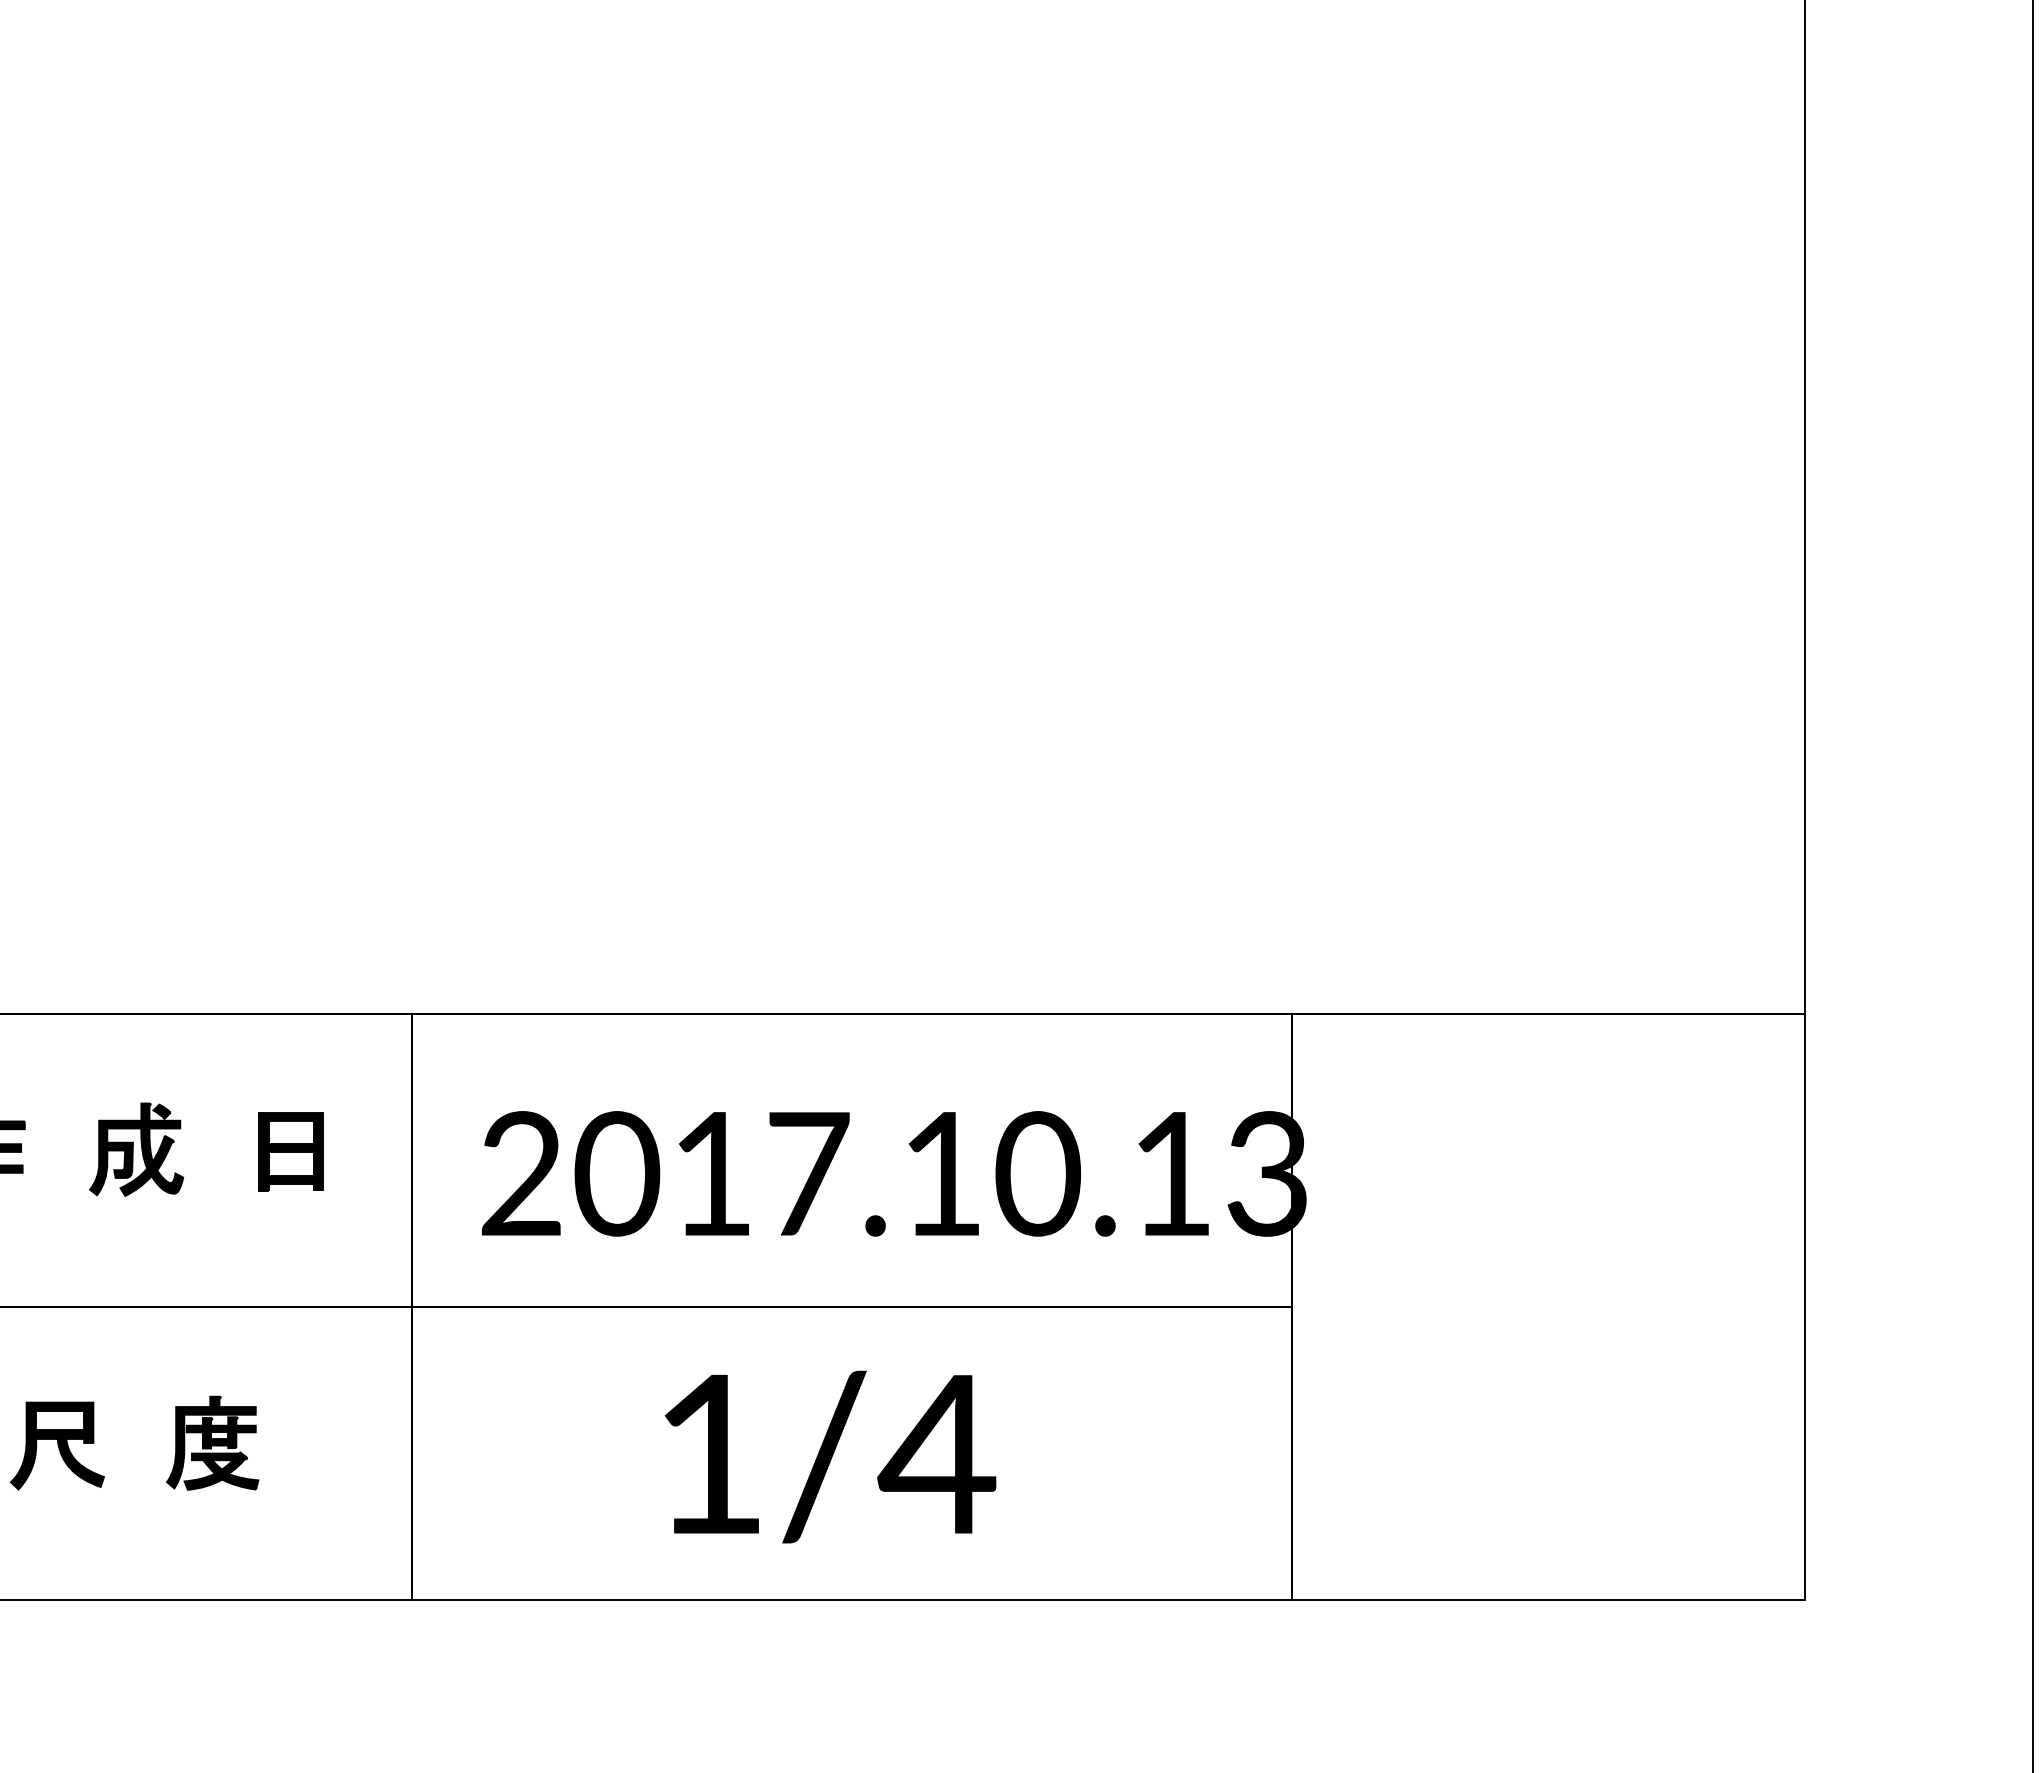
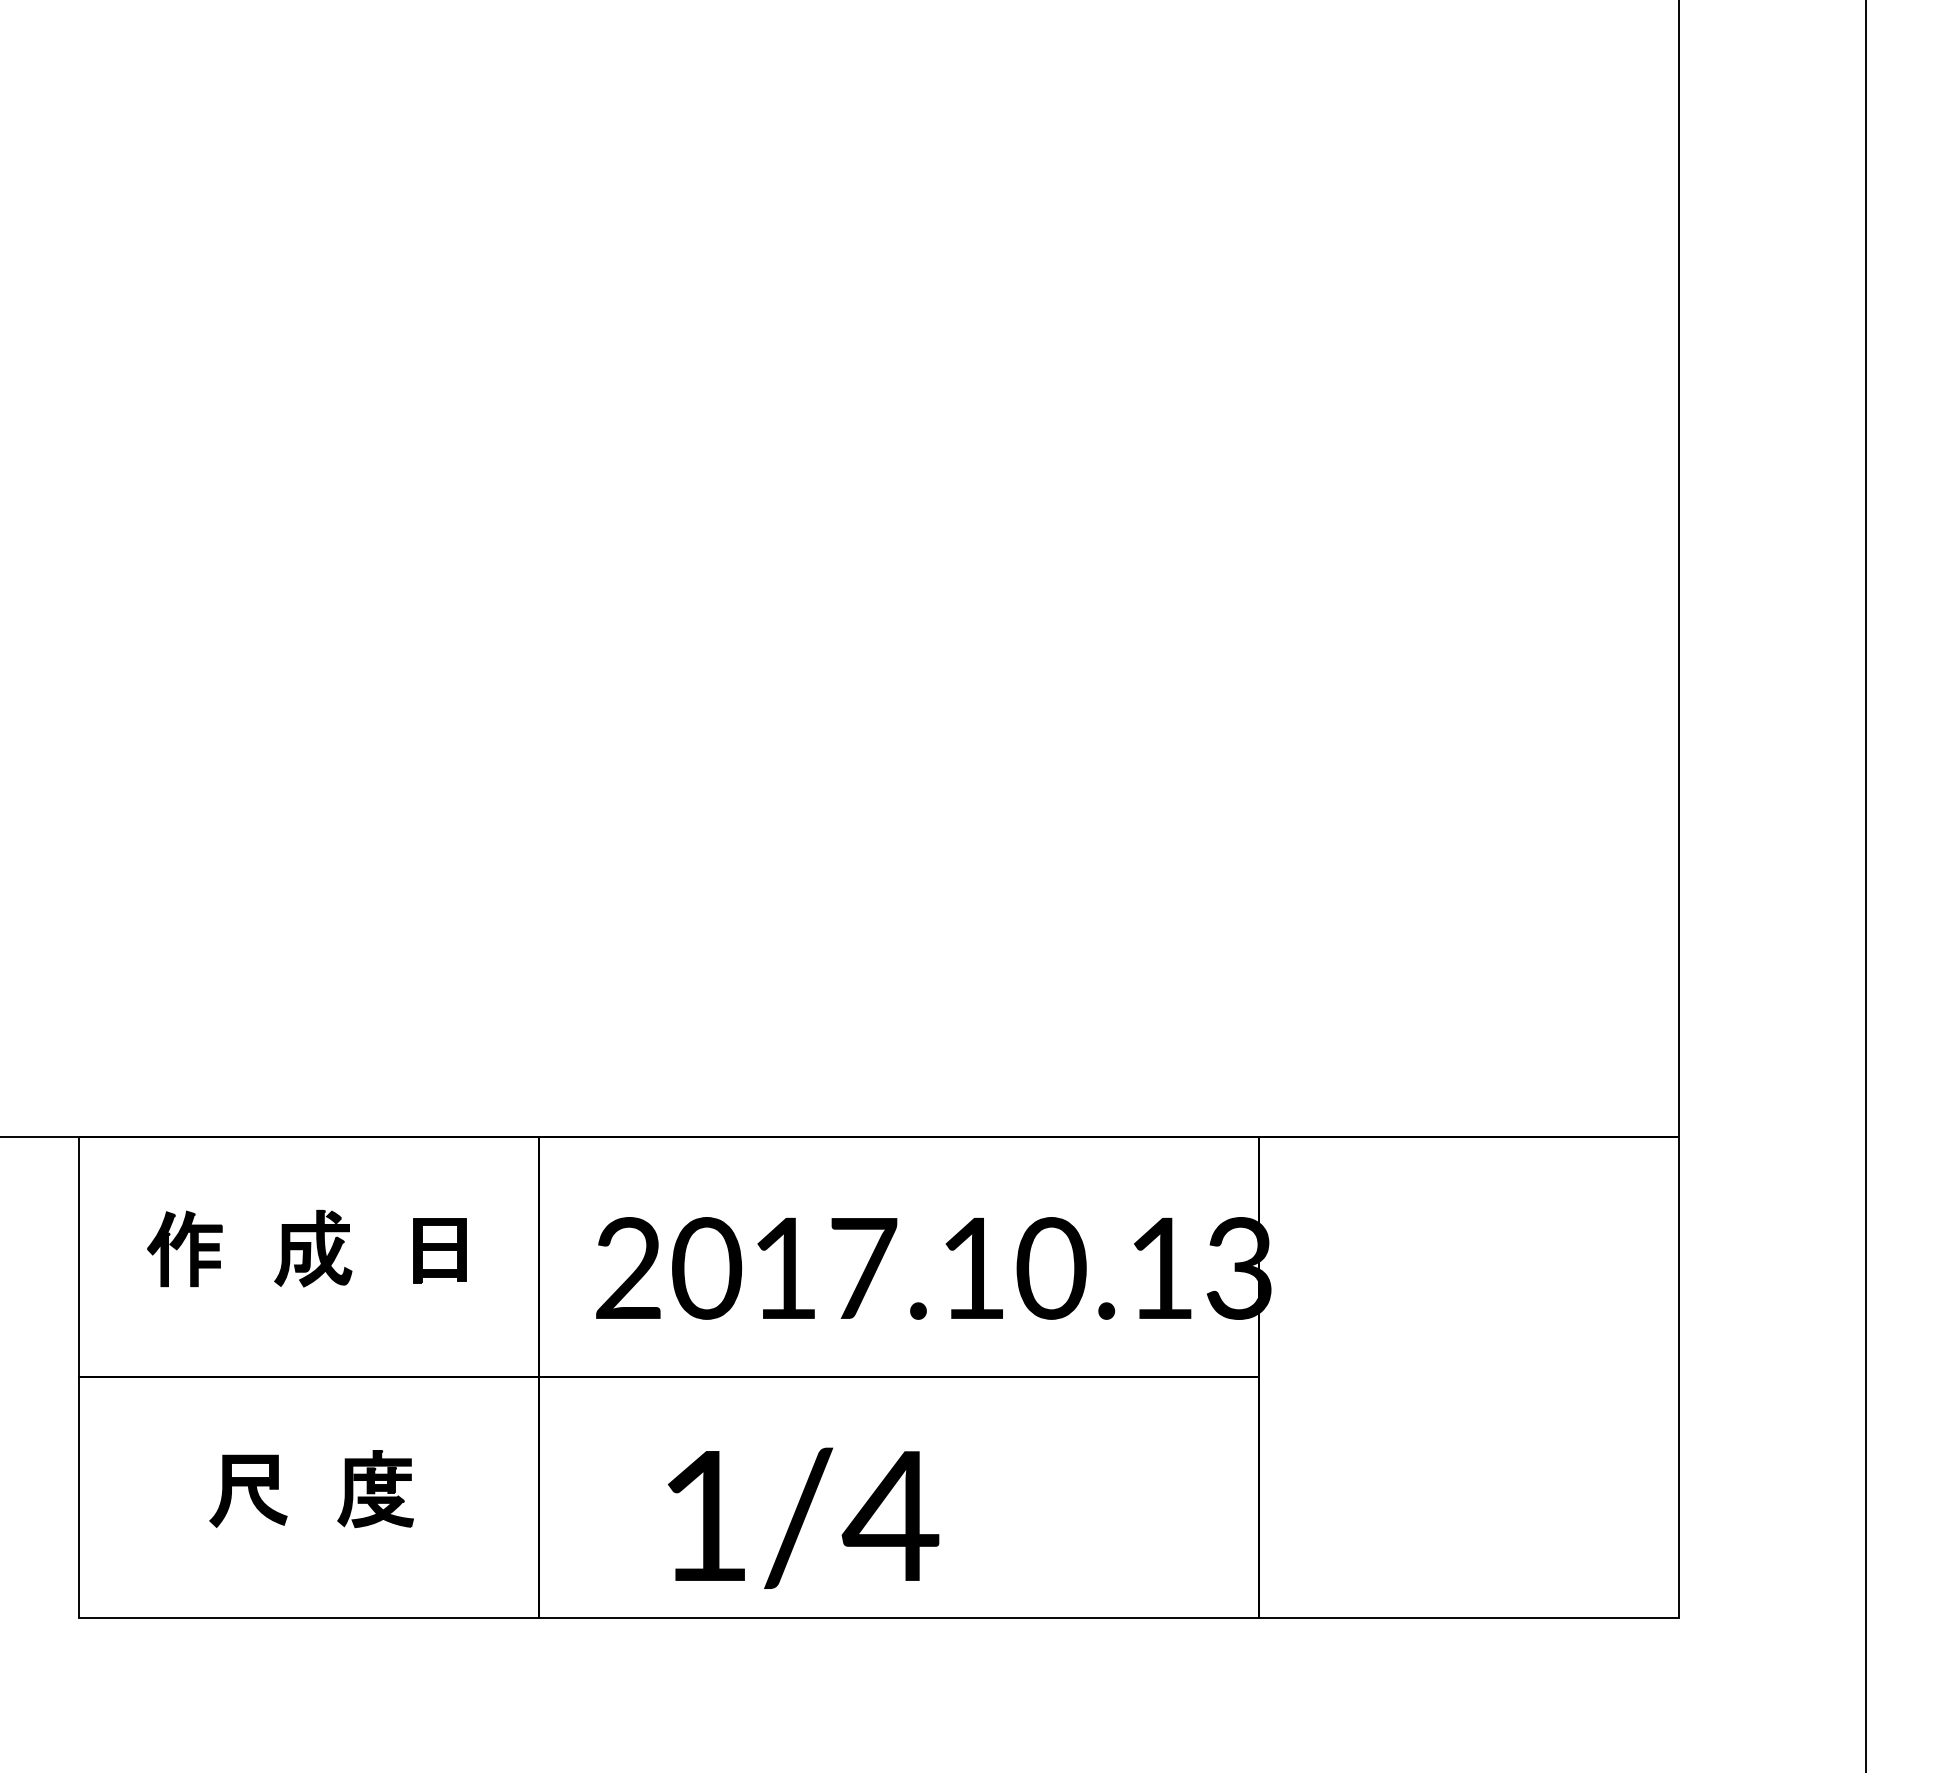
text: (830, 1456) -> (803, 1517), moved

